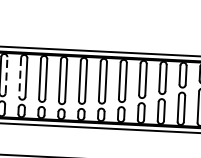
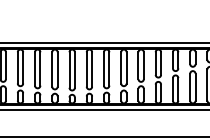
line: (6, 74) -> (23, 67), dashed -> solid
line: (20, 76) -> (35, 68), dashed -> solid

